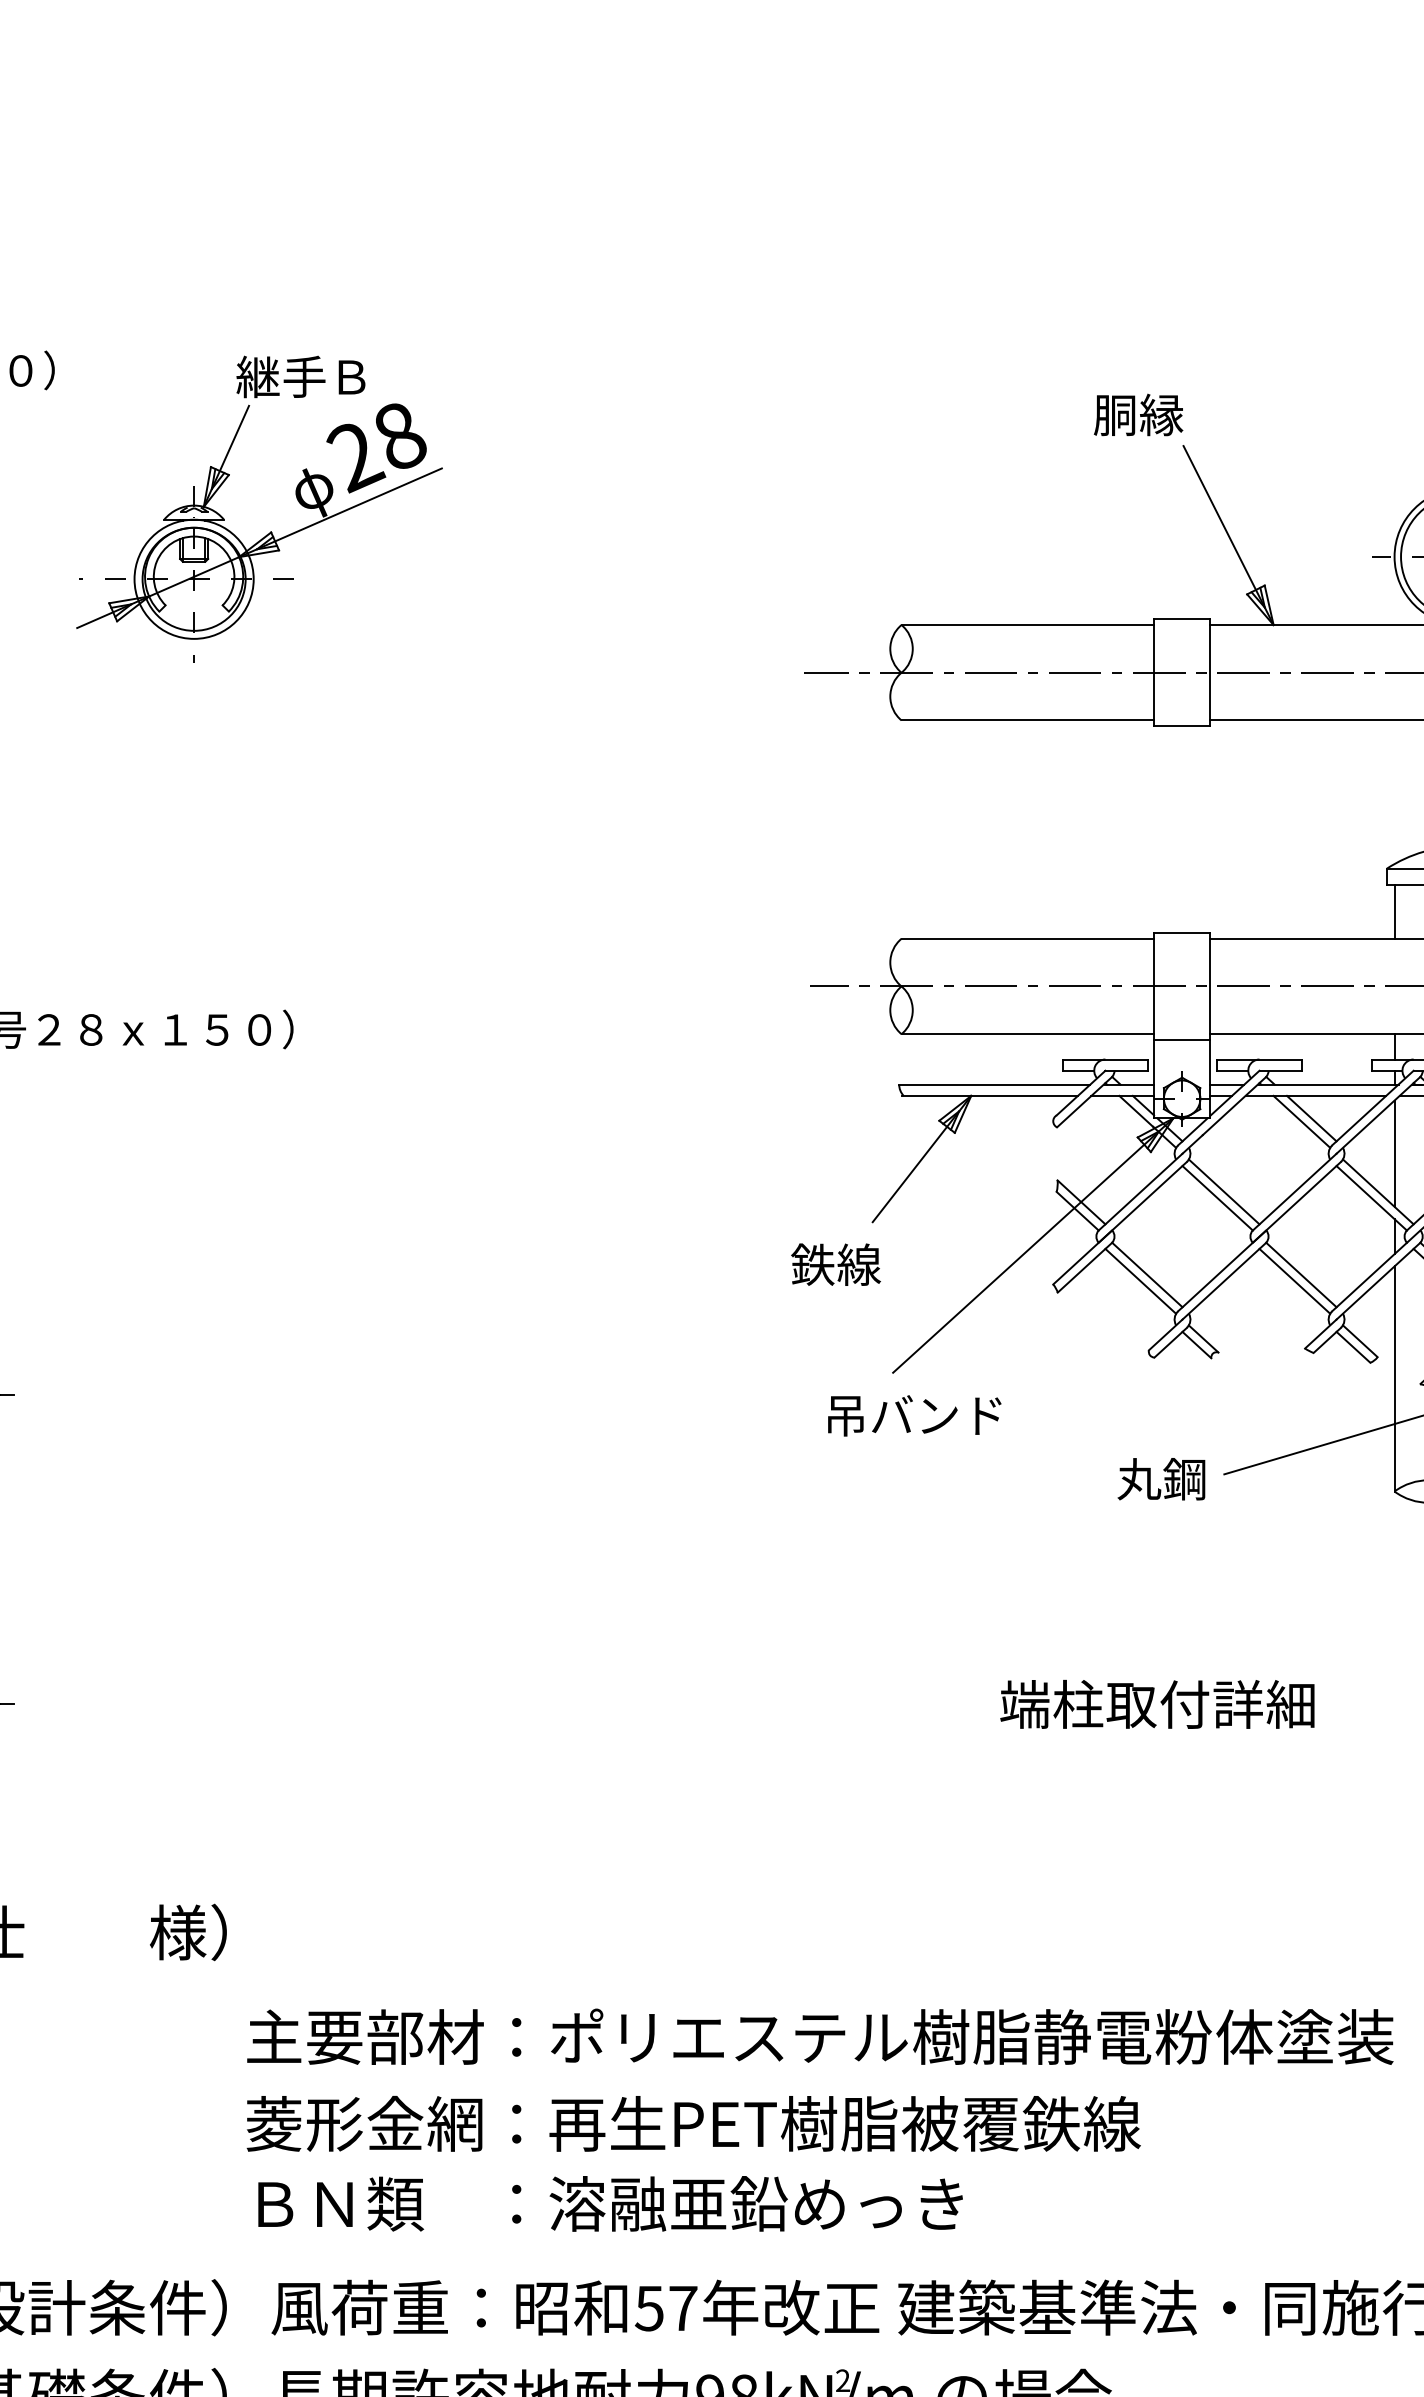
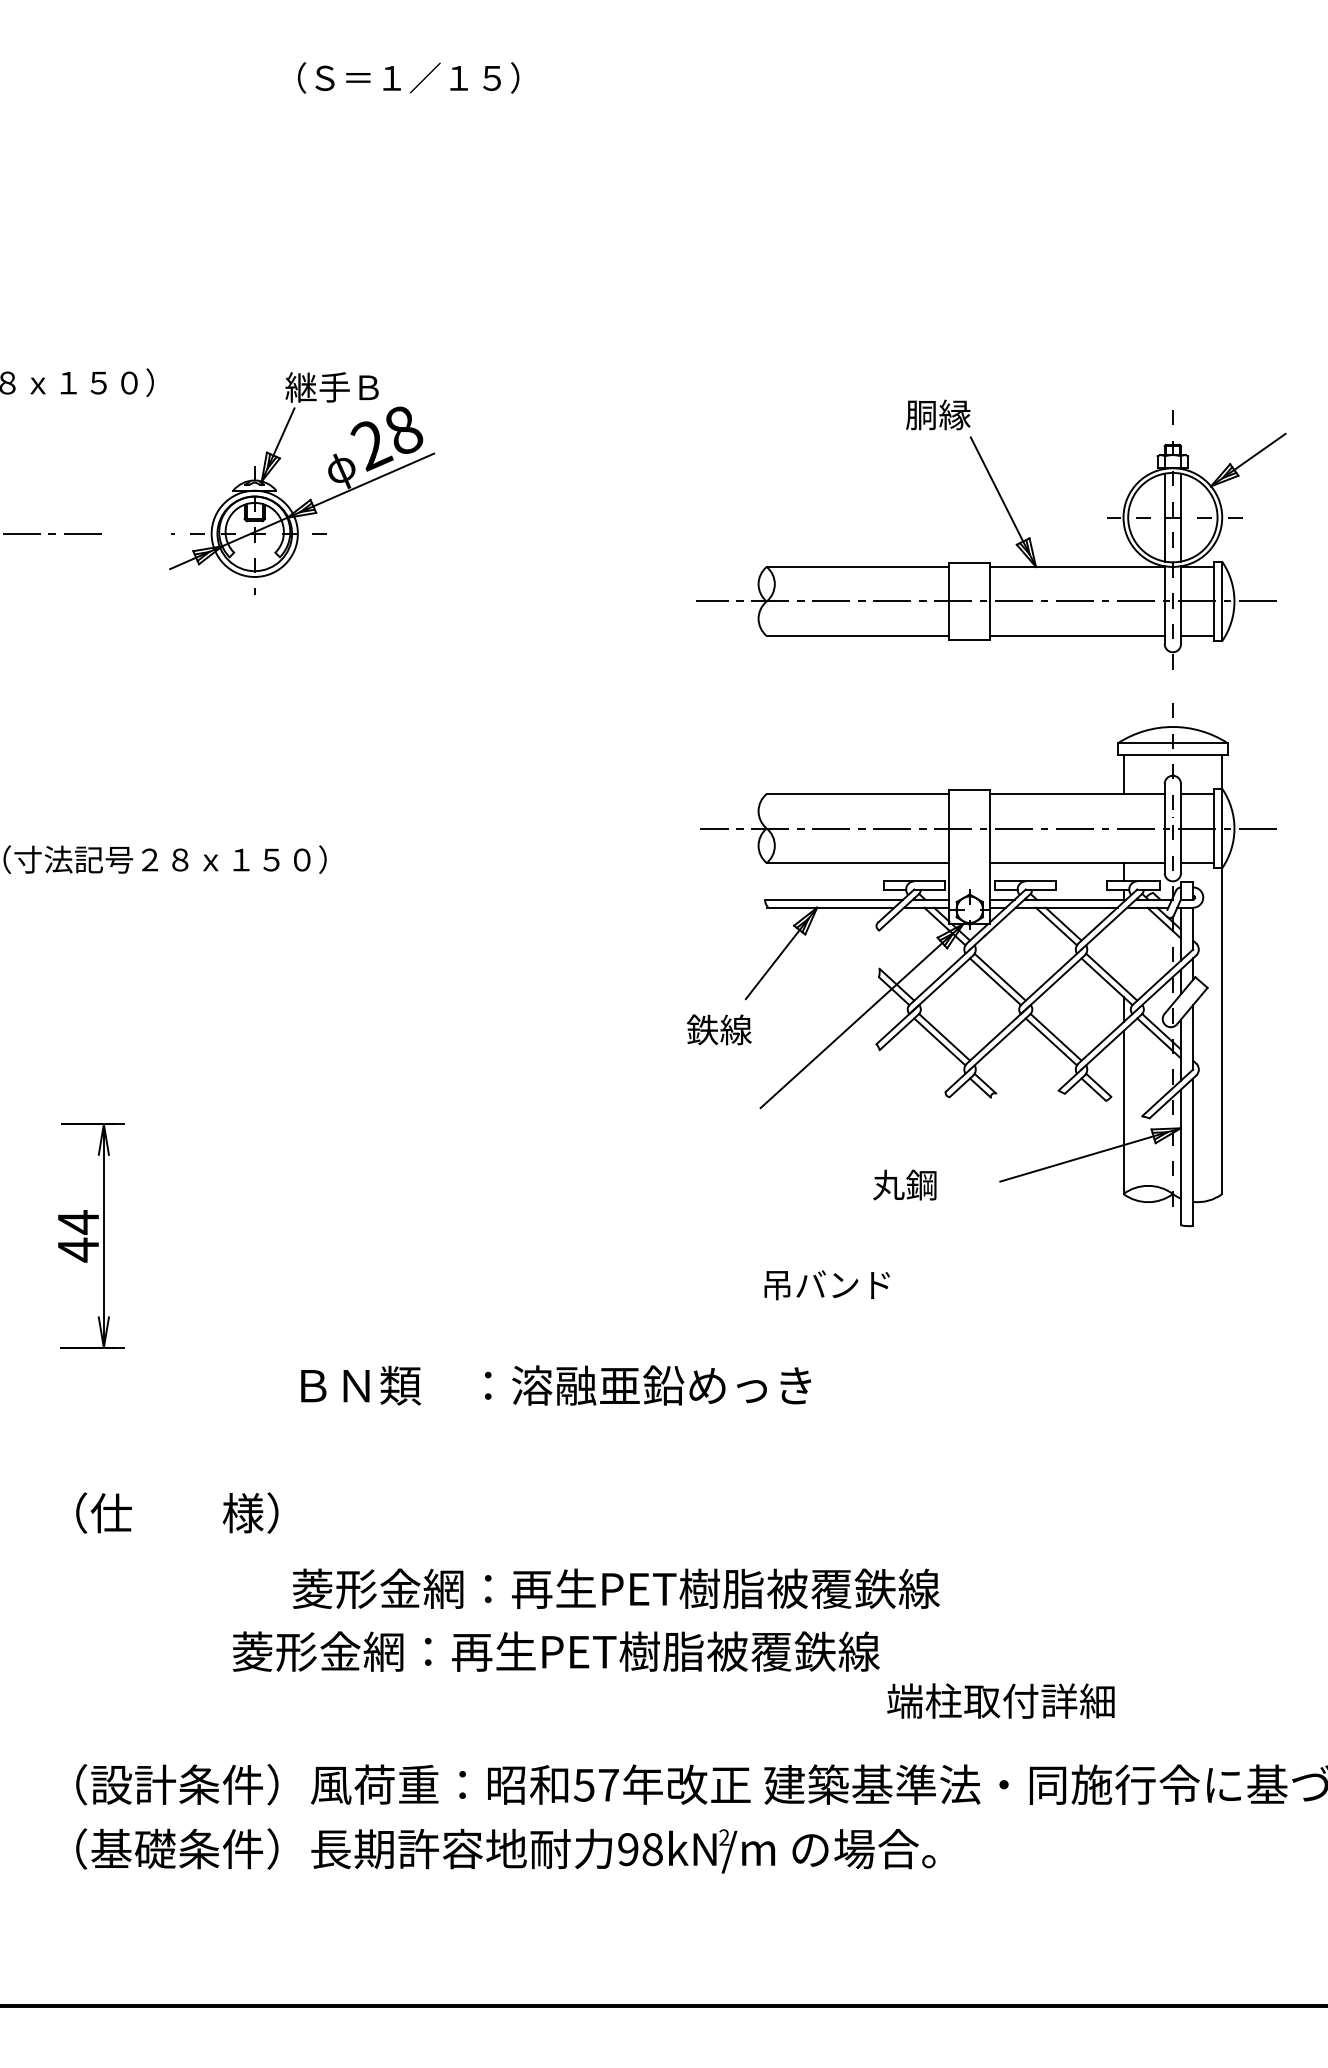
line: (1181, 1040) -> (969, 867), removed
line: (1394, 1153) -> (1123, 949), removed
text: (913, 1416) -> (826, 1285), moved
text: (1161, 1478) -> (904, 1184), moved
text: (1156, 1703) -> (1000, 1700), moved
text: (819, 2036) -> (707, 1588), 主要部材：ポリエステル樹脂静電粉体塗装 -> 菱形金網：再生PET樹脂被覆鉄線
text: (693, 2123) -> (556, 1651), moved
text: (609, 2203) -> (555, 1385), moved

